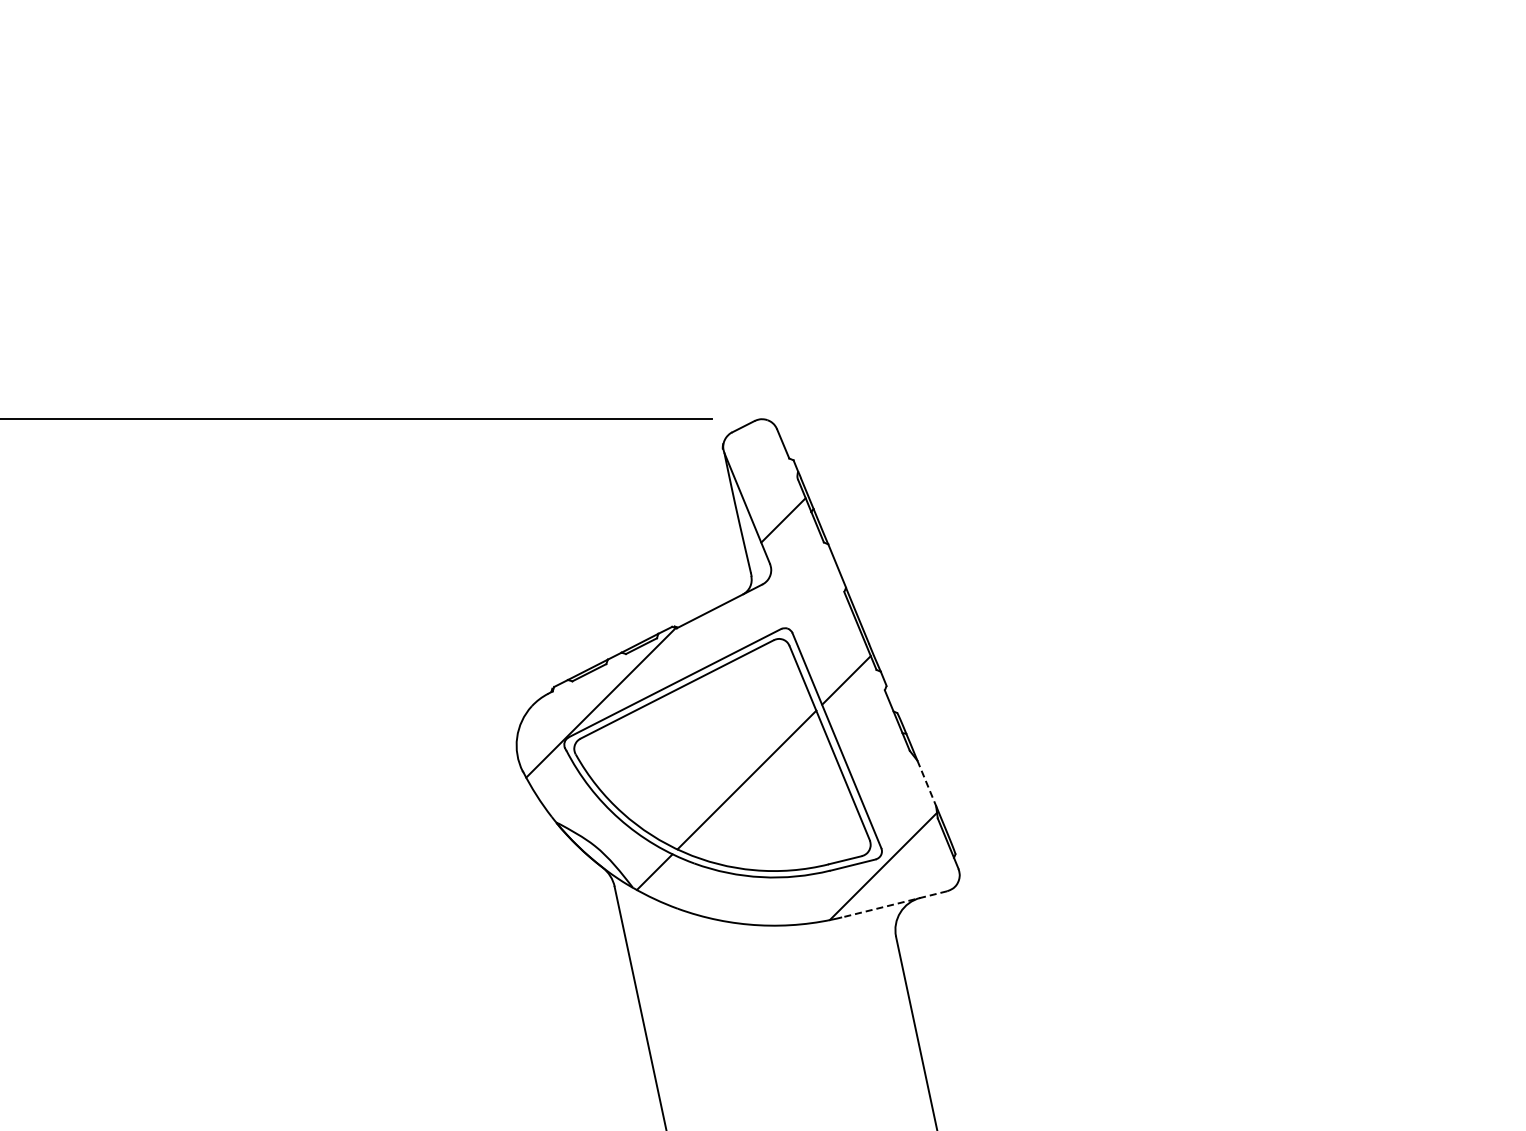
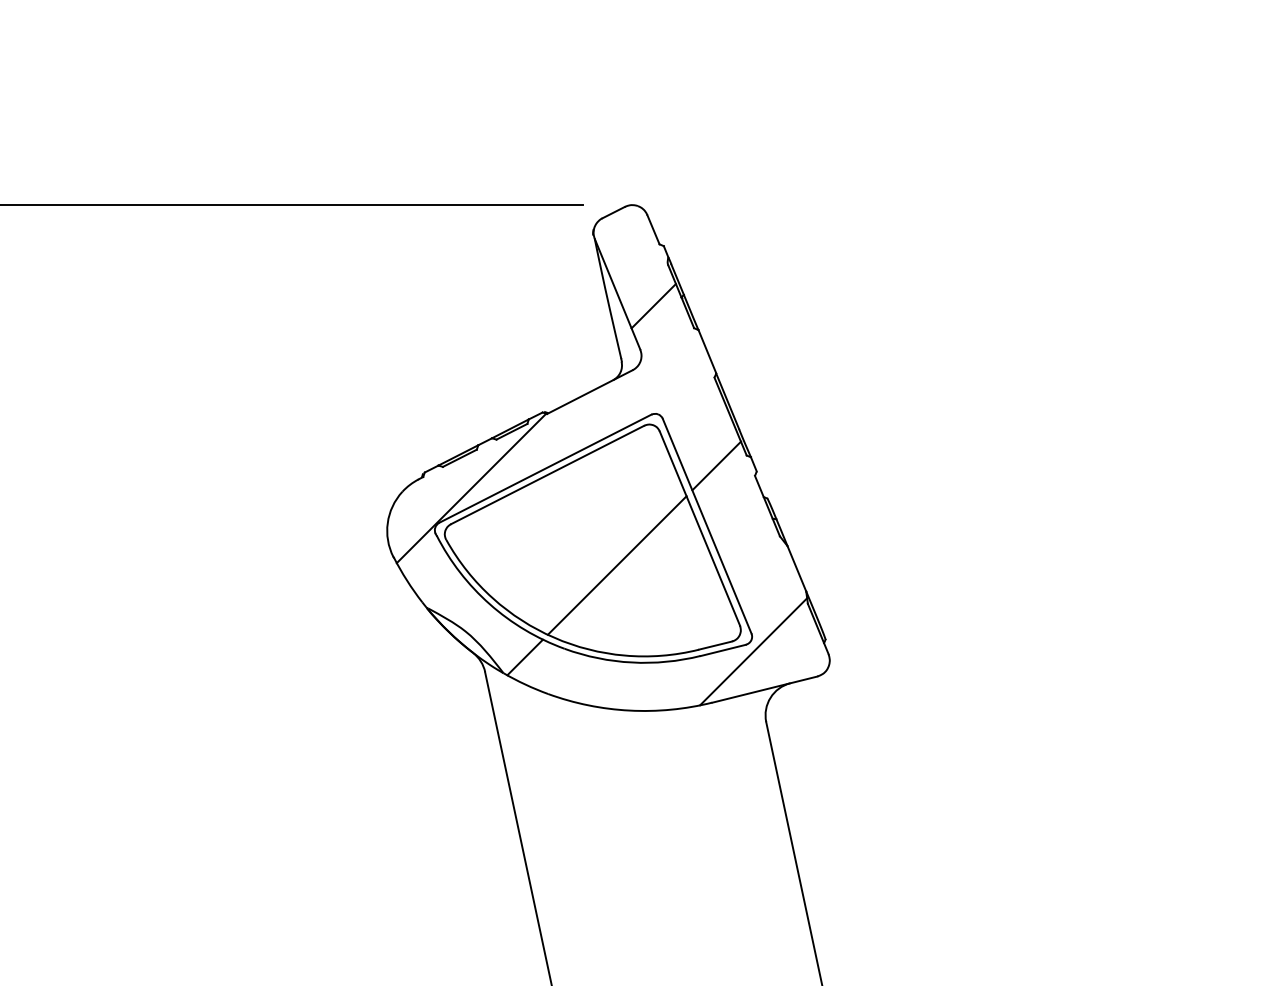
line: (926, 783) -> (796, 568), dashed -> solid
line: (894, 904) -> (764, 689), dashed -> solid

